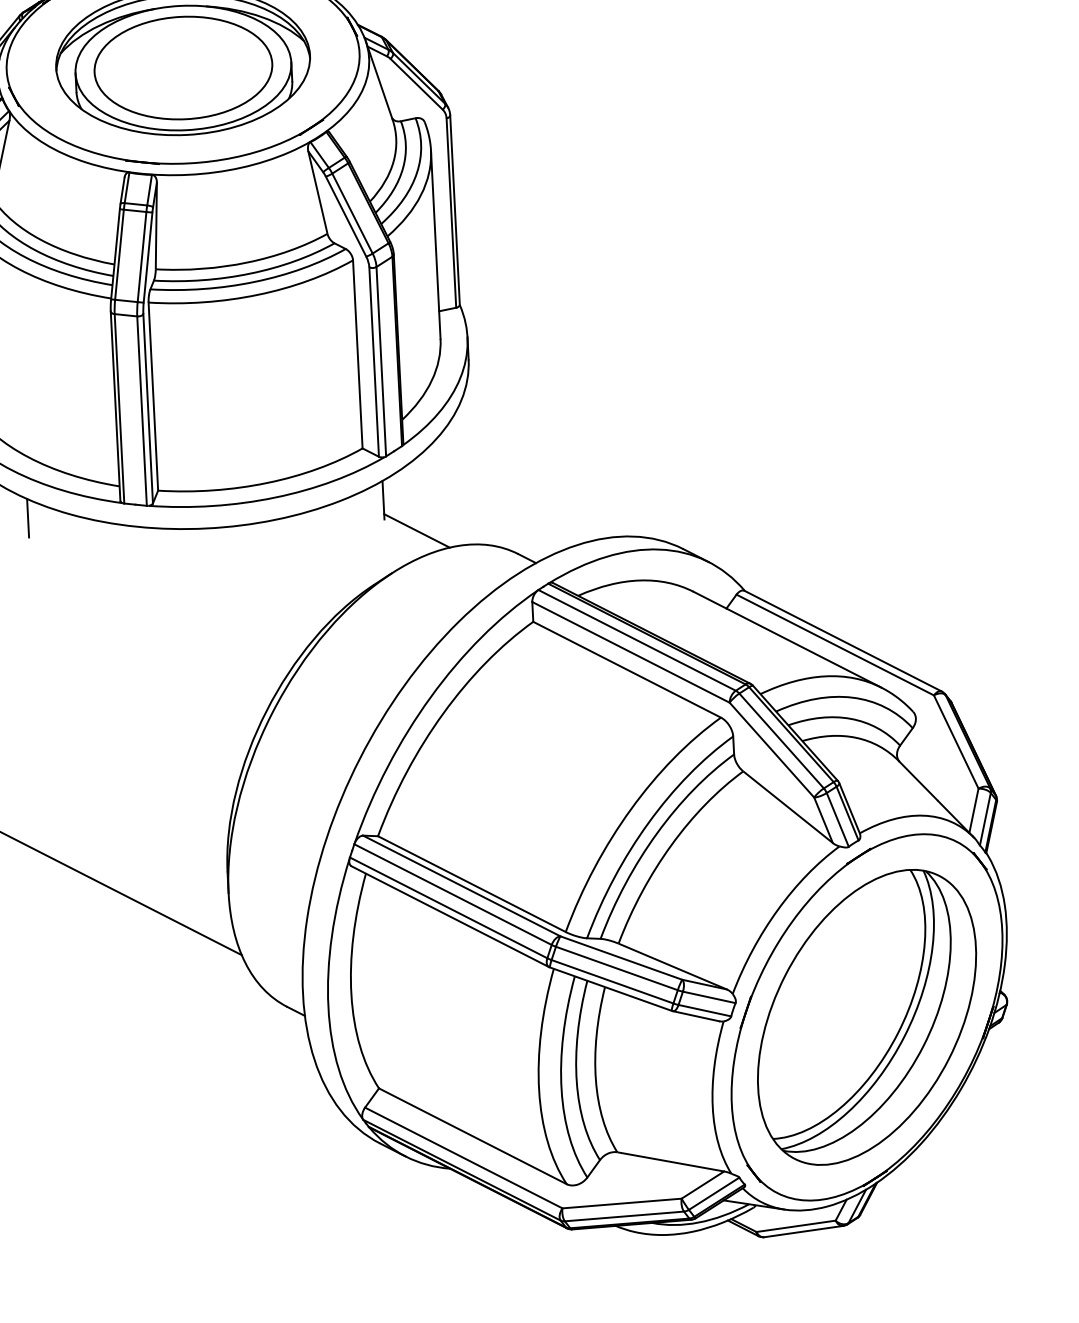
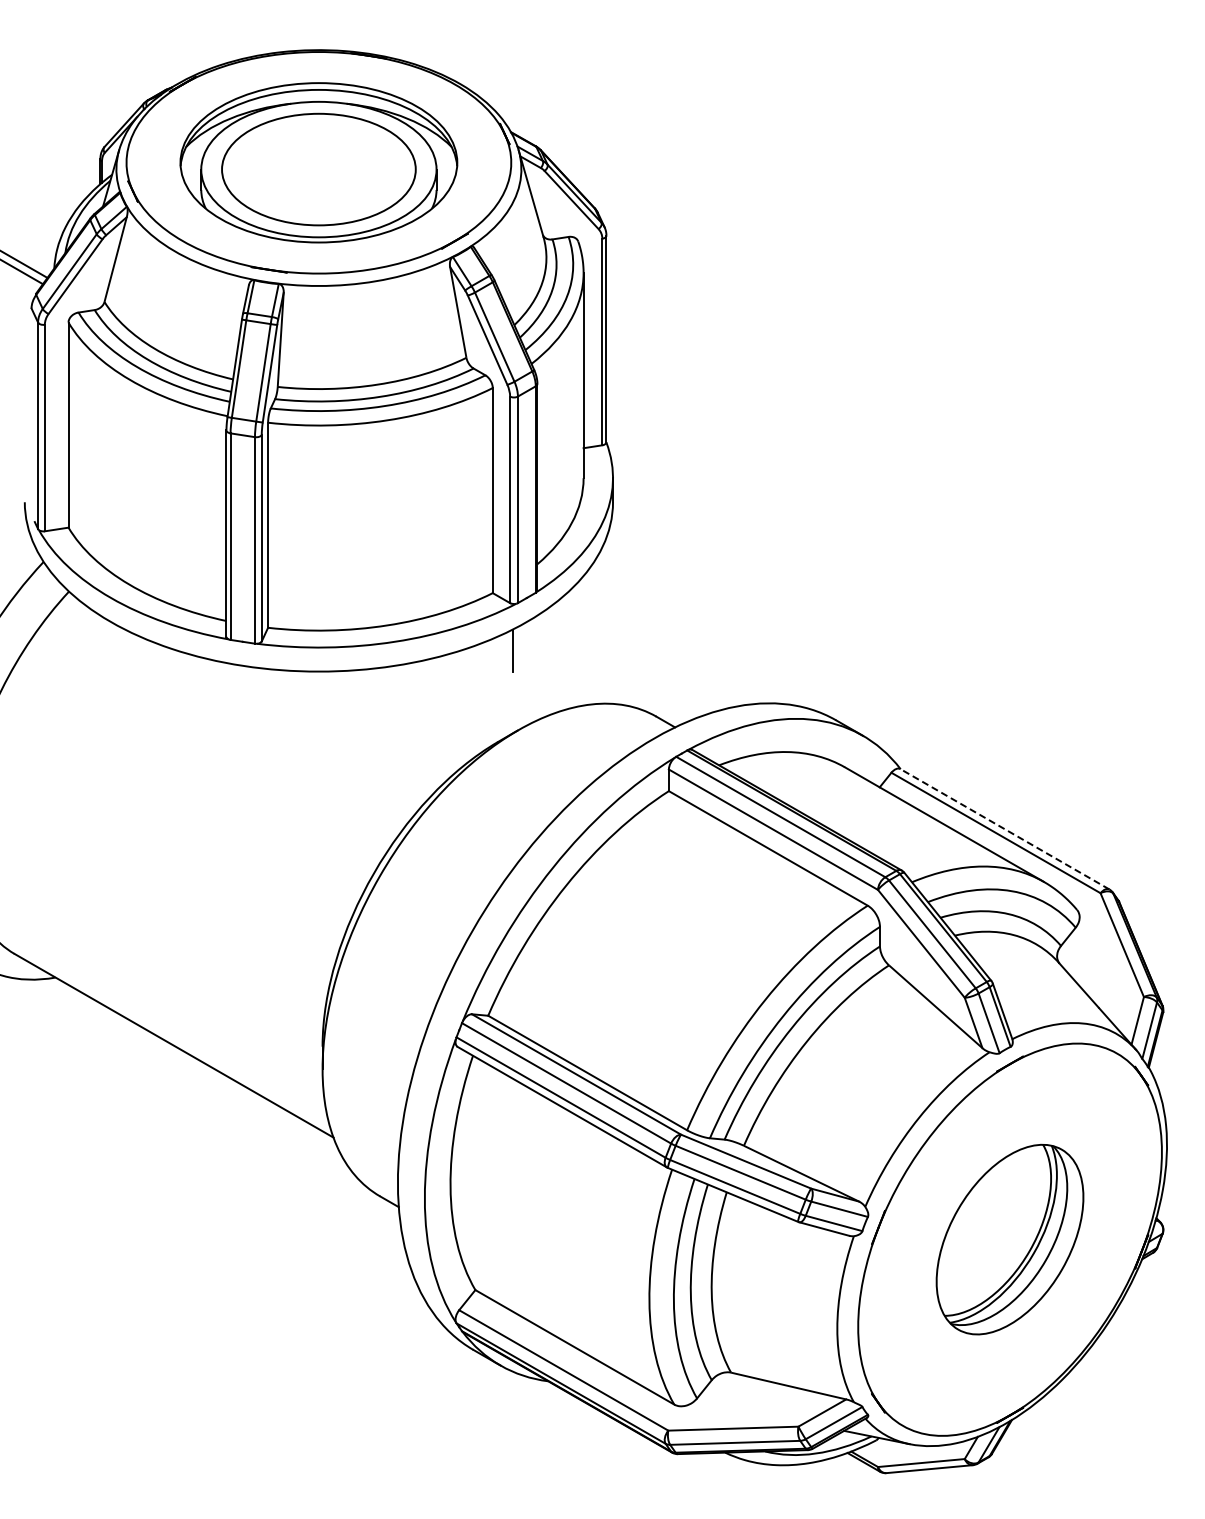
line: (28, 518) -> (125, 650), removed
line: (417, 530) -> (547, 685), removed
line: (842, 641) -> (1004, 829), solid -> dashed
part: (866, 1017) -> (1009, 1239), size x0.6

